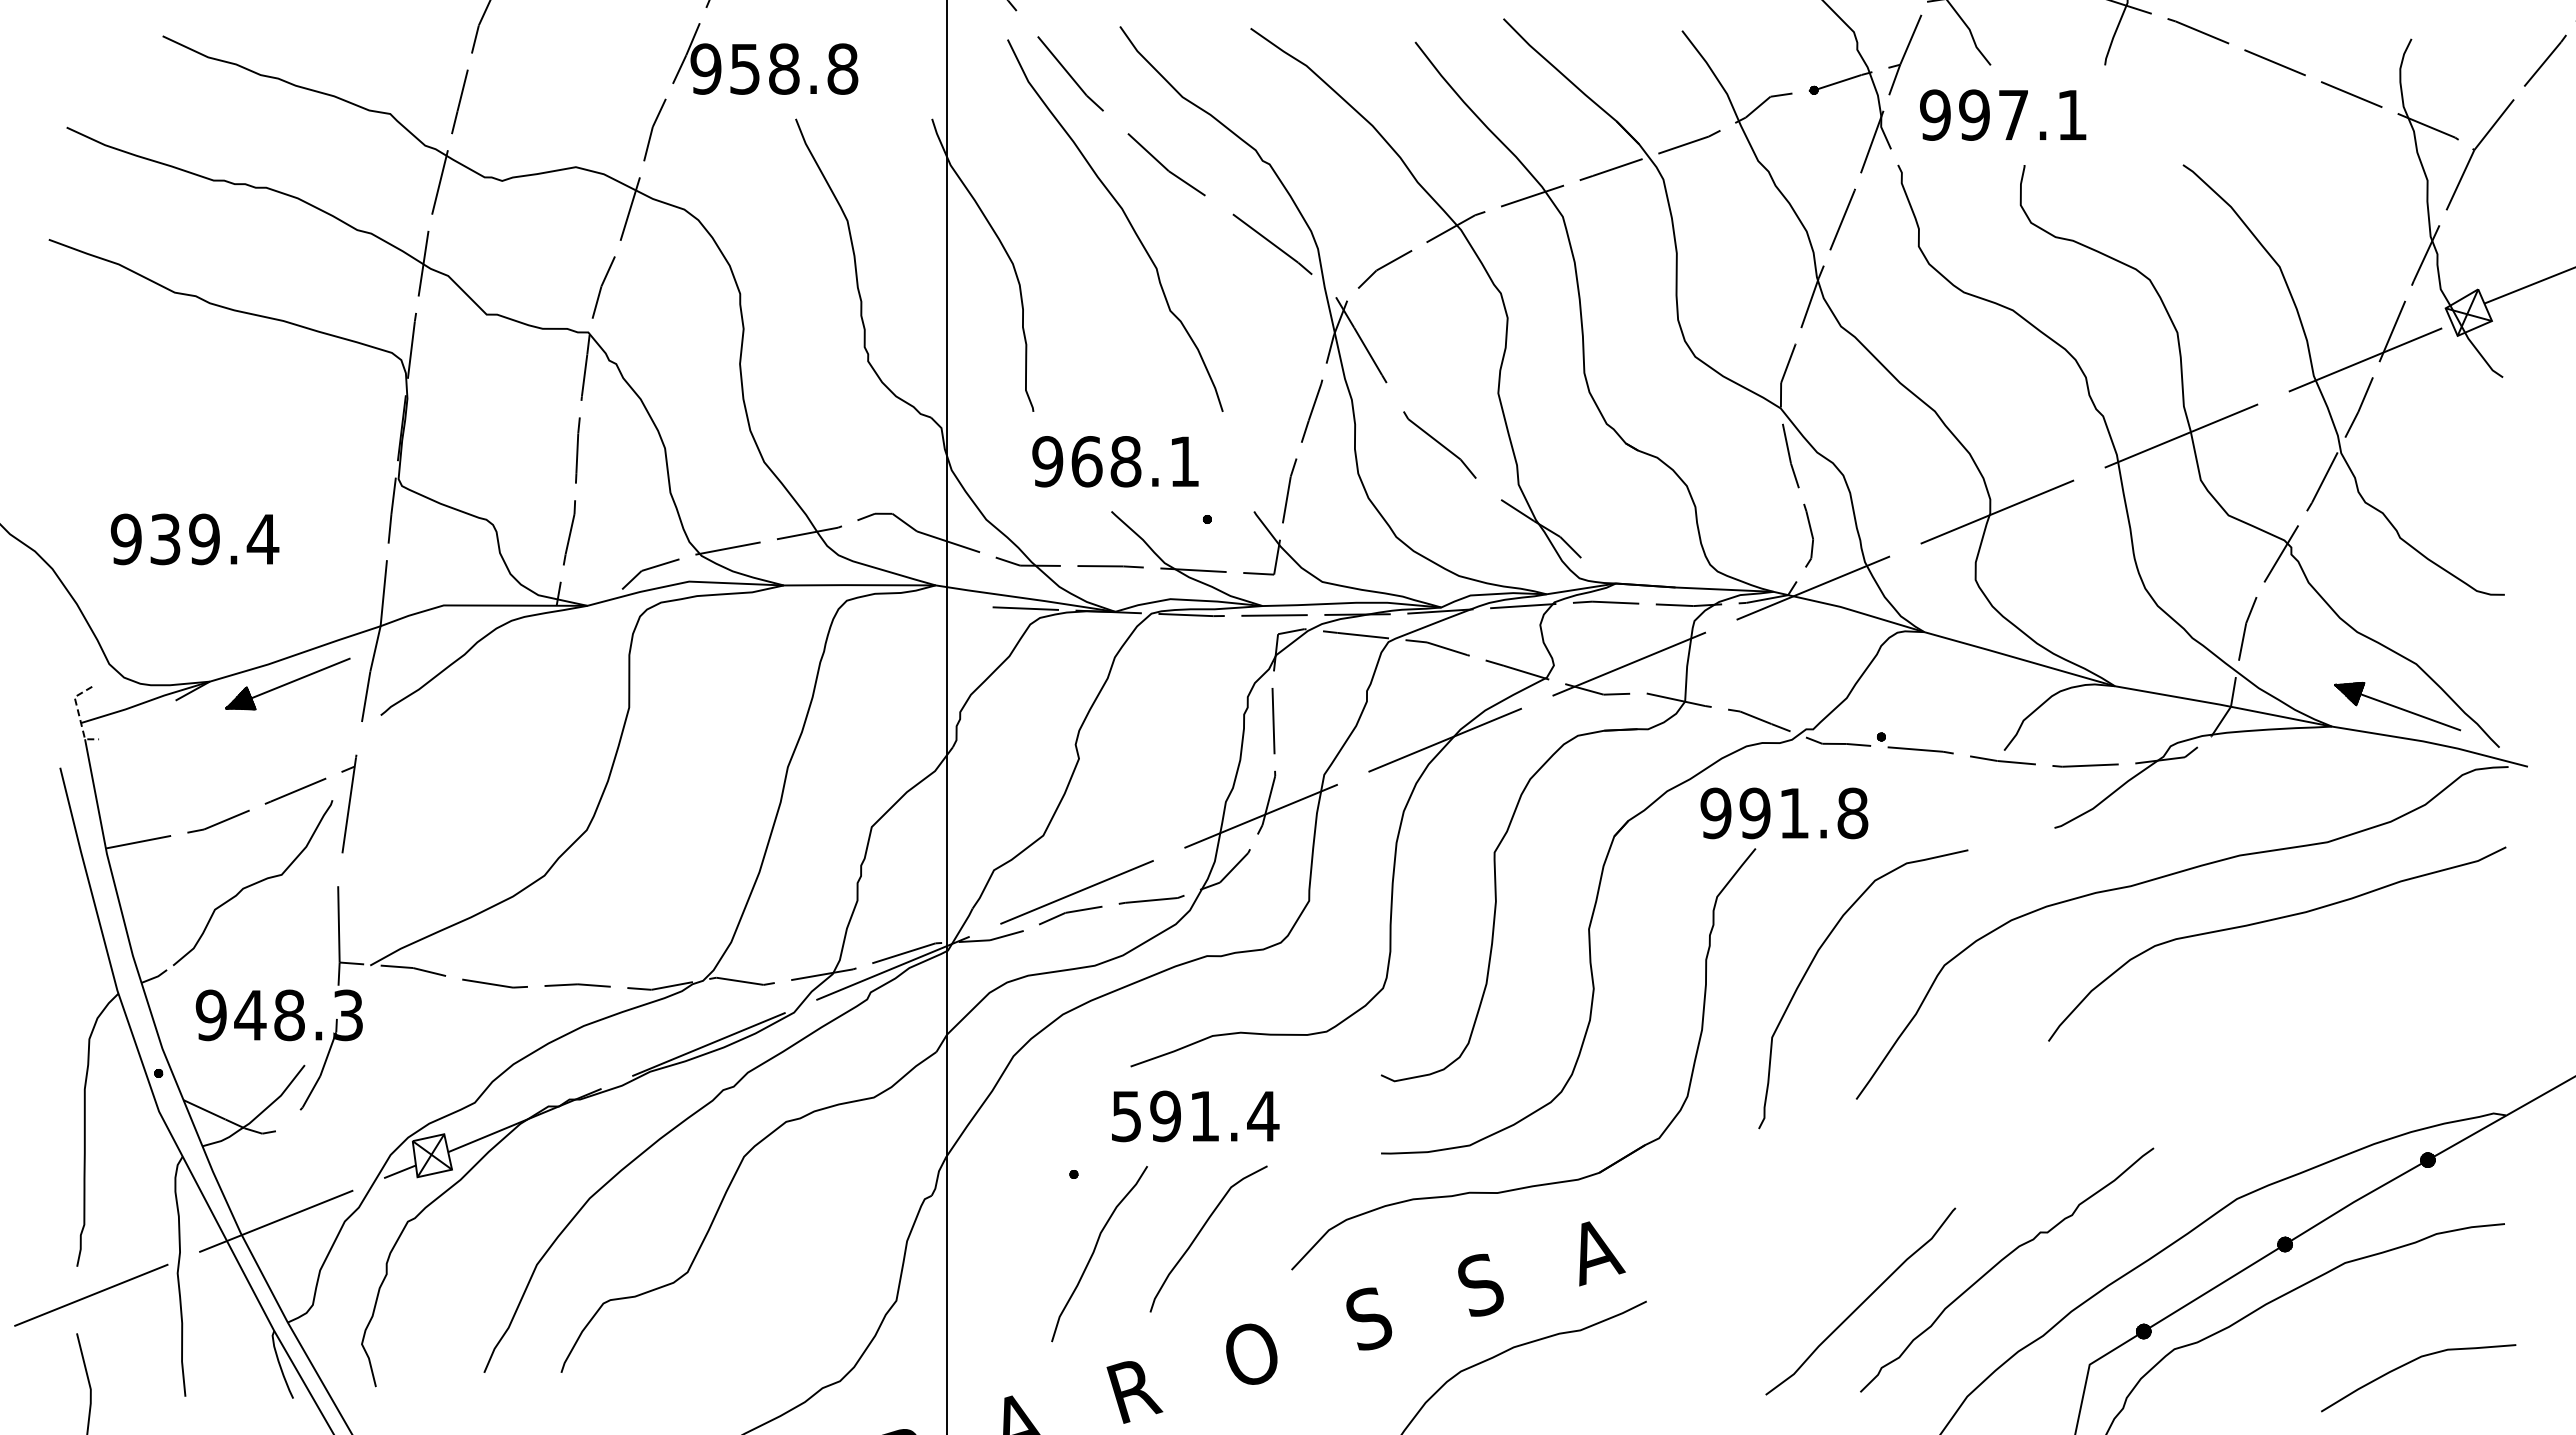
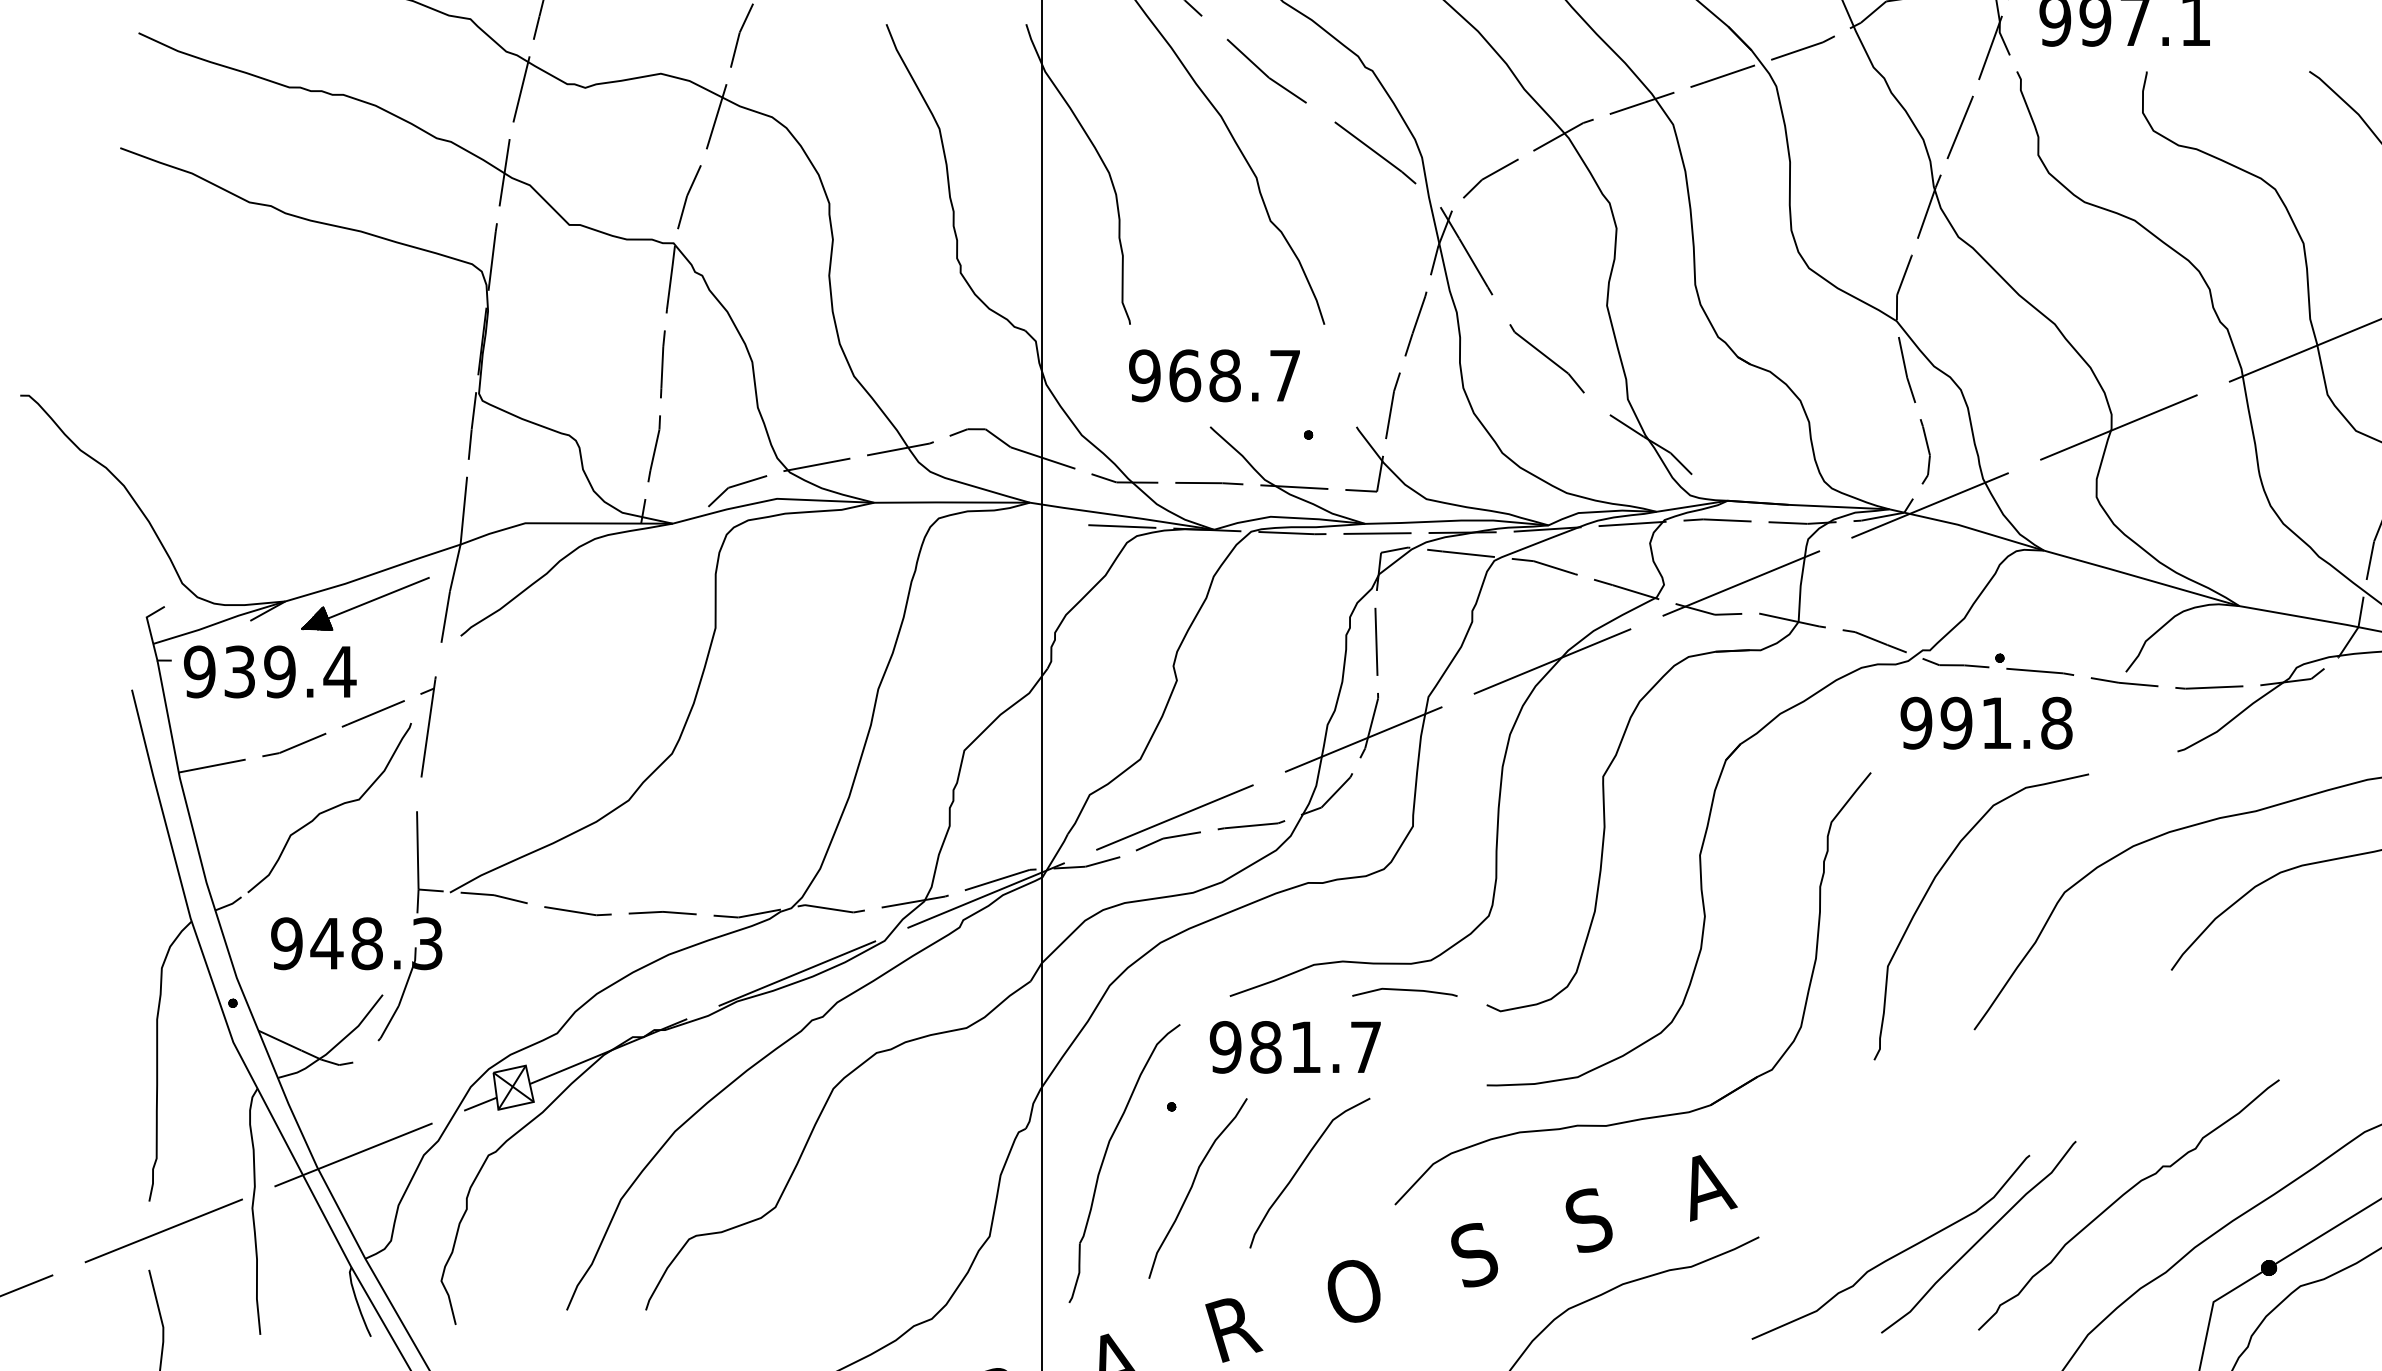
text: (1184, 461) -> (1285, 375), 968.1 -> 968.7
text: (194, 539) -> (269, 672), moved
line: (79, 715) -> (151, 636), dashed -> solid
text: (1784, 813) -> (1986, 723), moved
curve: (1300, 1061) -> (1404, 991), added
text: (1195, 1116) -> (1296, 1047), 591.4 -> 981.7
part: (1009, 1223) -> (1105, 1157), added
curve: (1777, 1319) -> (1893, 1255), added

